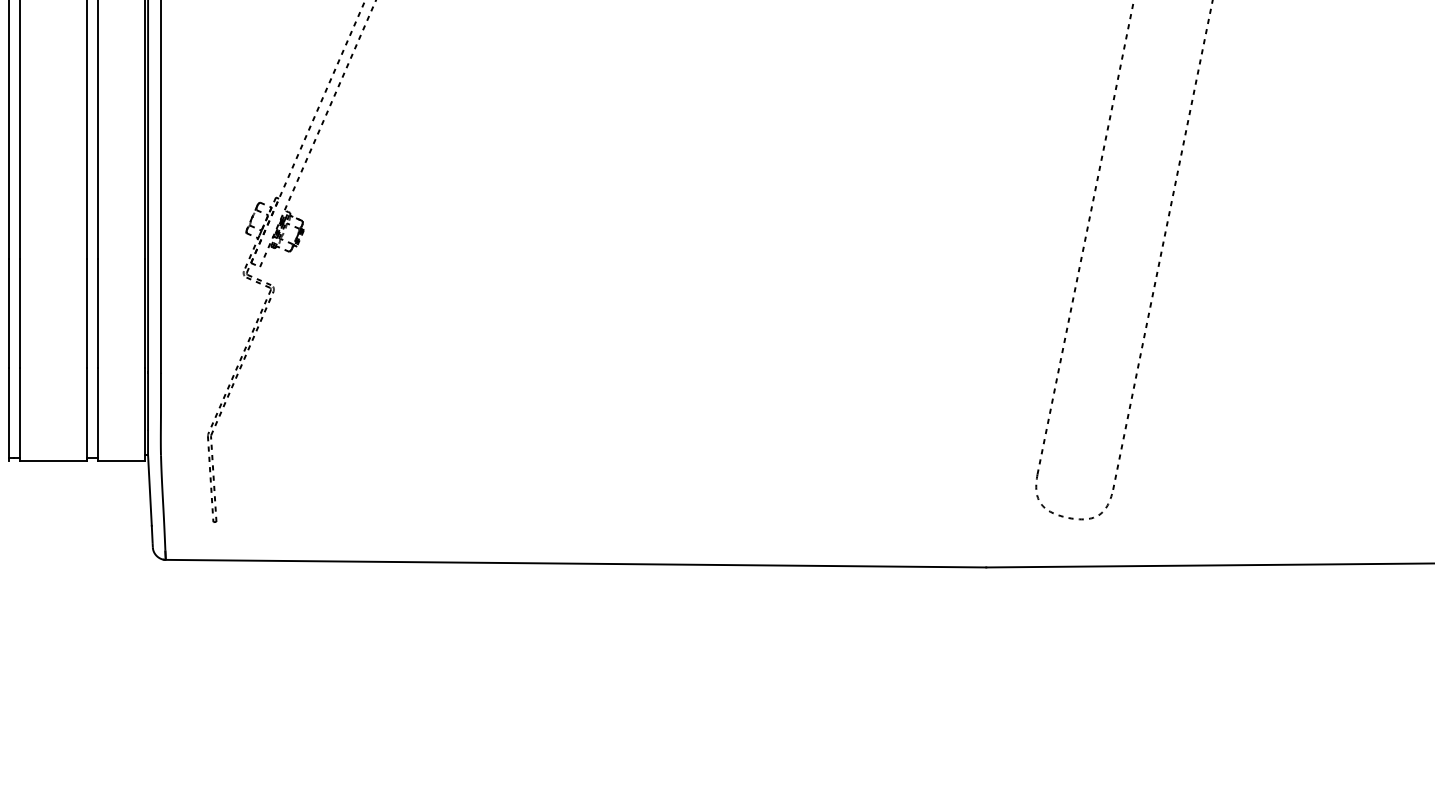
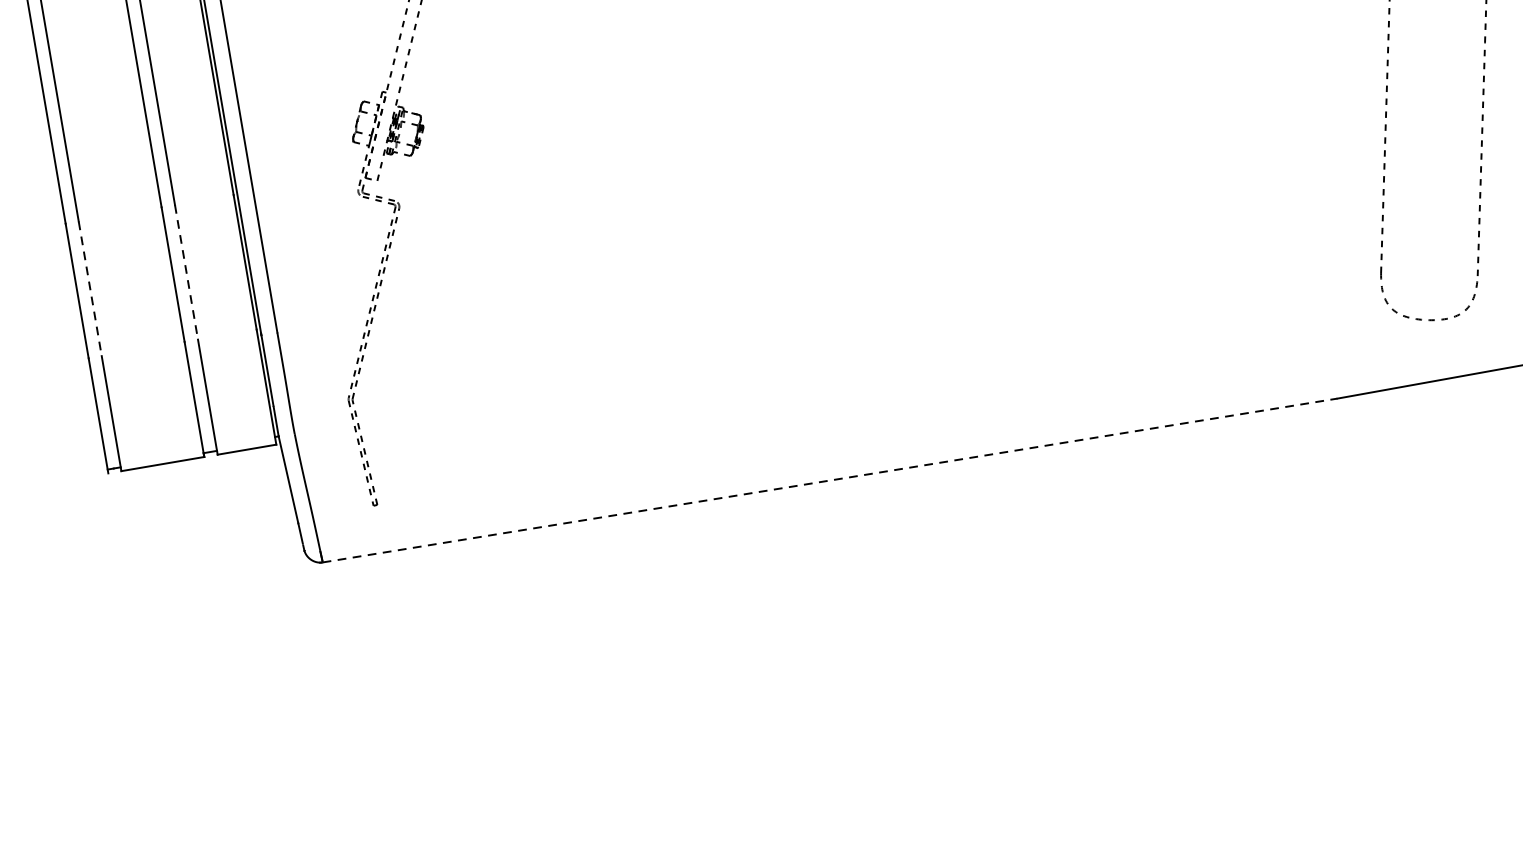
line: (19, 313) -> (90, 289), solid -> dashed
line: (97, 313) -> (186, 272), solid -> dashed
line: (576, 563) -> (830, 480), solid -> dashed

